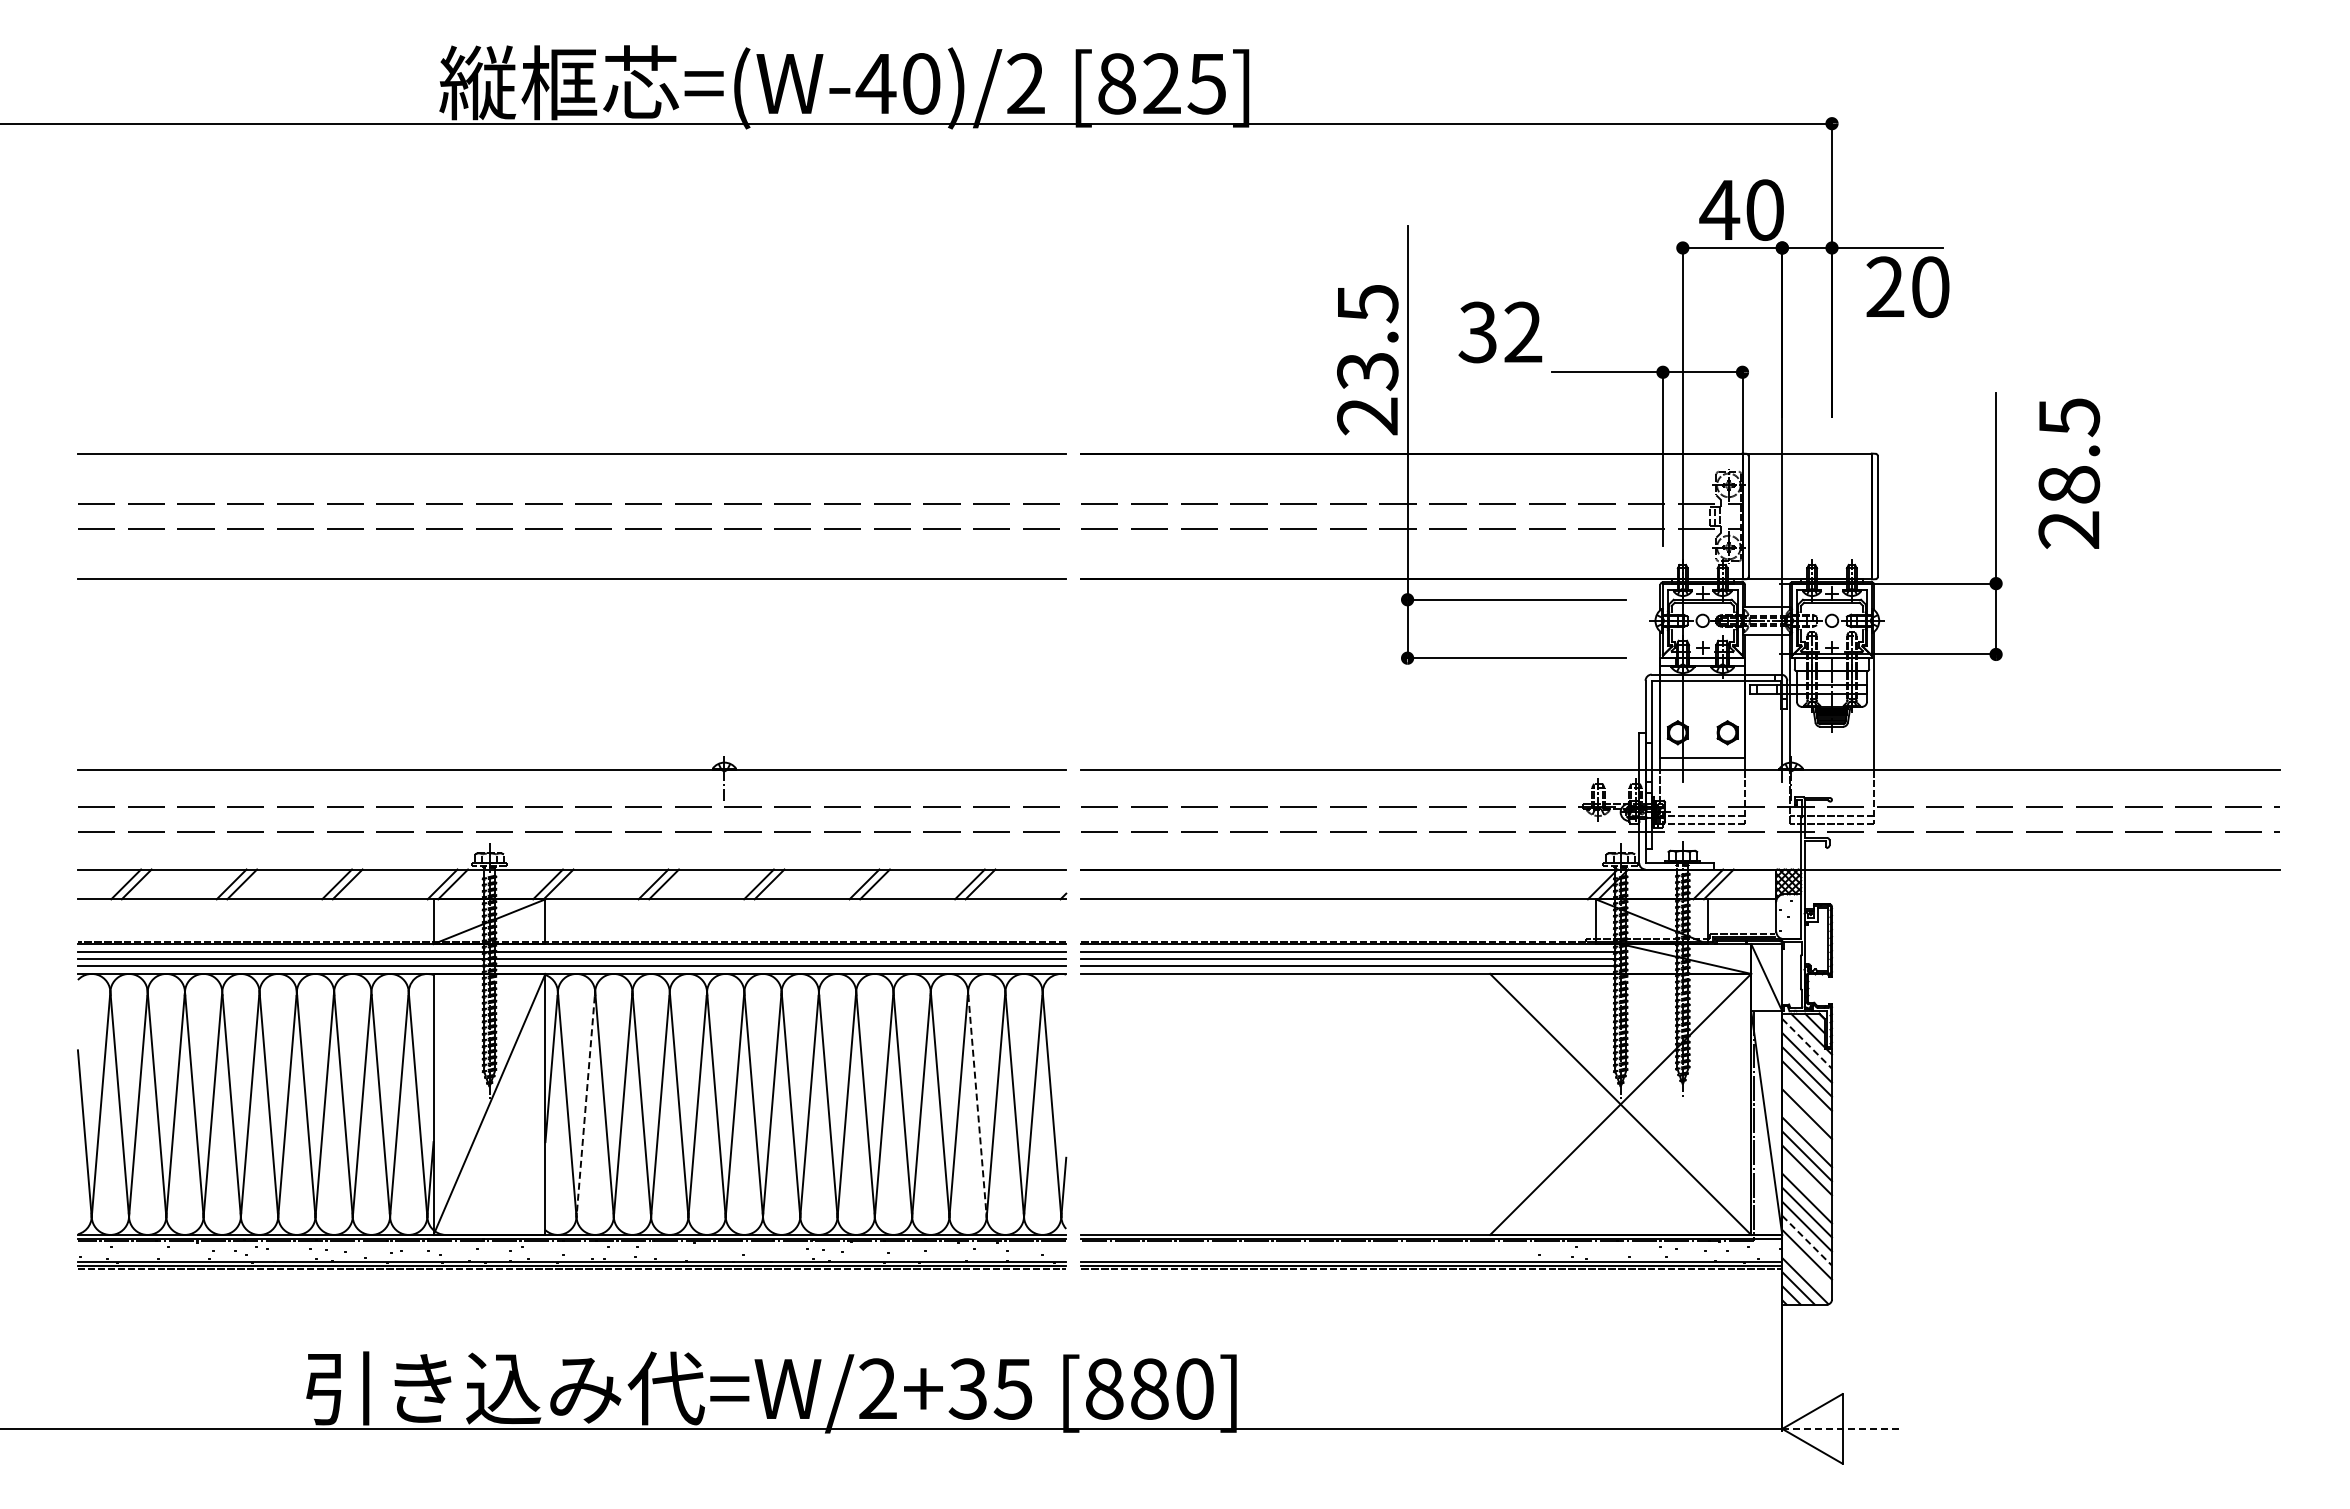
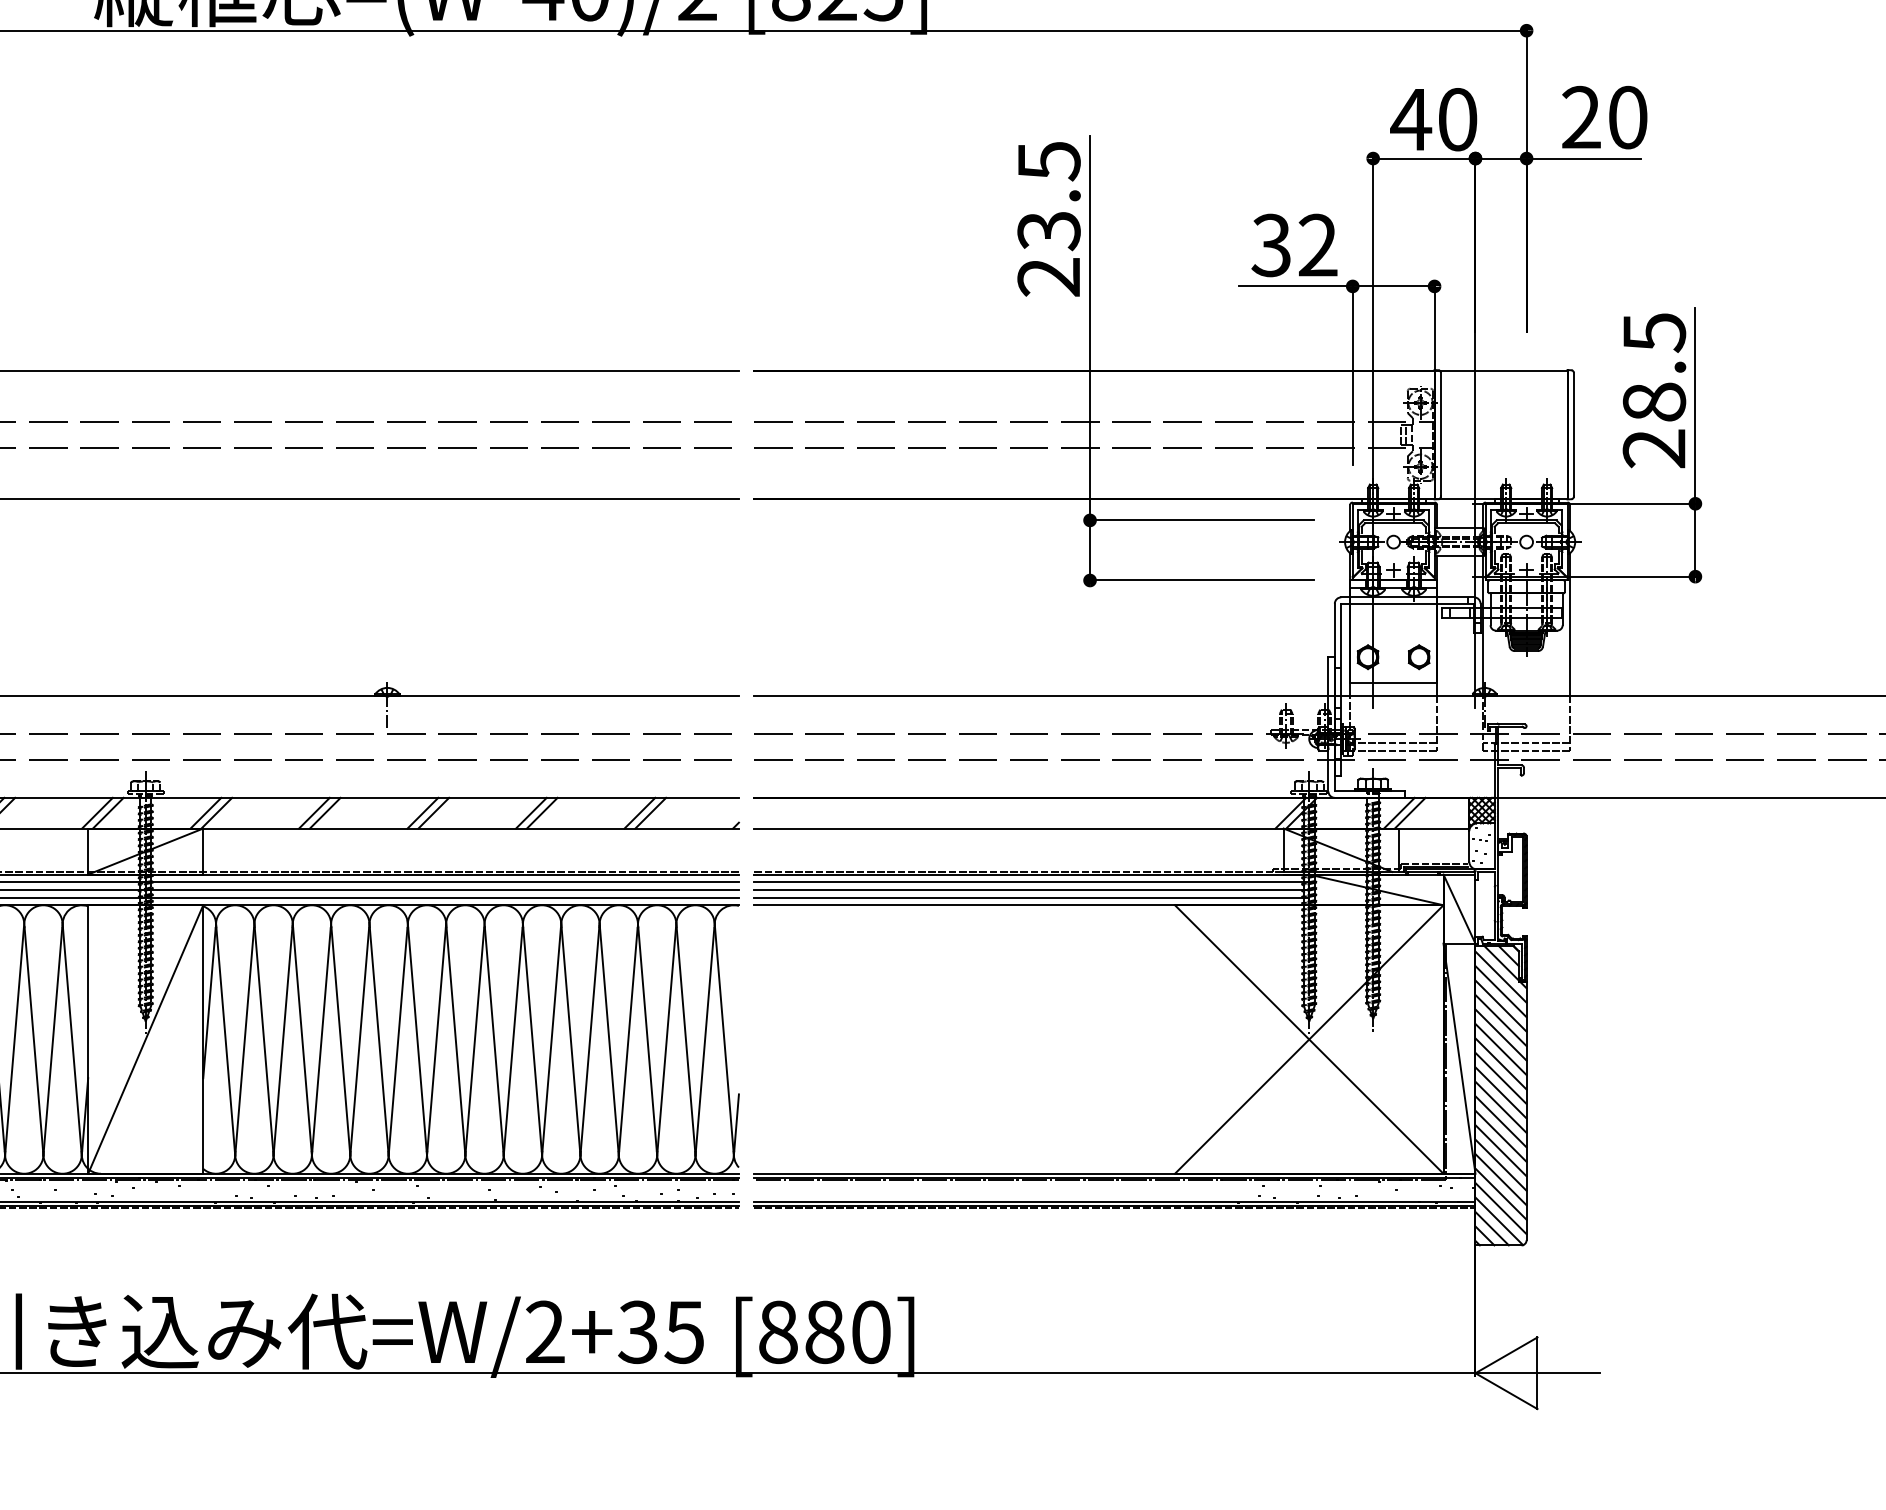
text: (1907, 286) -> (1604, 116), moved
text: (1500, 332) -> (1294, 245), moved
text: (1367, 360) -> (1048, 219), moved
text: (2069, 473) -> (1654, 390), moved
line: (1807, 1044) -> (1501, 977), dashed -> solid
line: (1807, 1099) -> (1501, 1034), added
line: (585, 1106) -> (244, 1041), dashed -> solid
line: (977, 1106) -> (647, 1041), dashed -> solid
line: (1807, 1128) -> (1501, 1064), added
line: (1807, 1184) -> (1501, 1121), added
line: (1807, 1241) -> (1501, 1180), dashed -> solid
line: (1807, 1268) -> (1501, 1208), added
line: (1843, 1428) -> (1538, 1372), dashed -> solid

